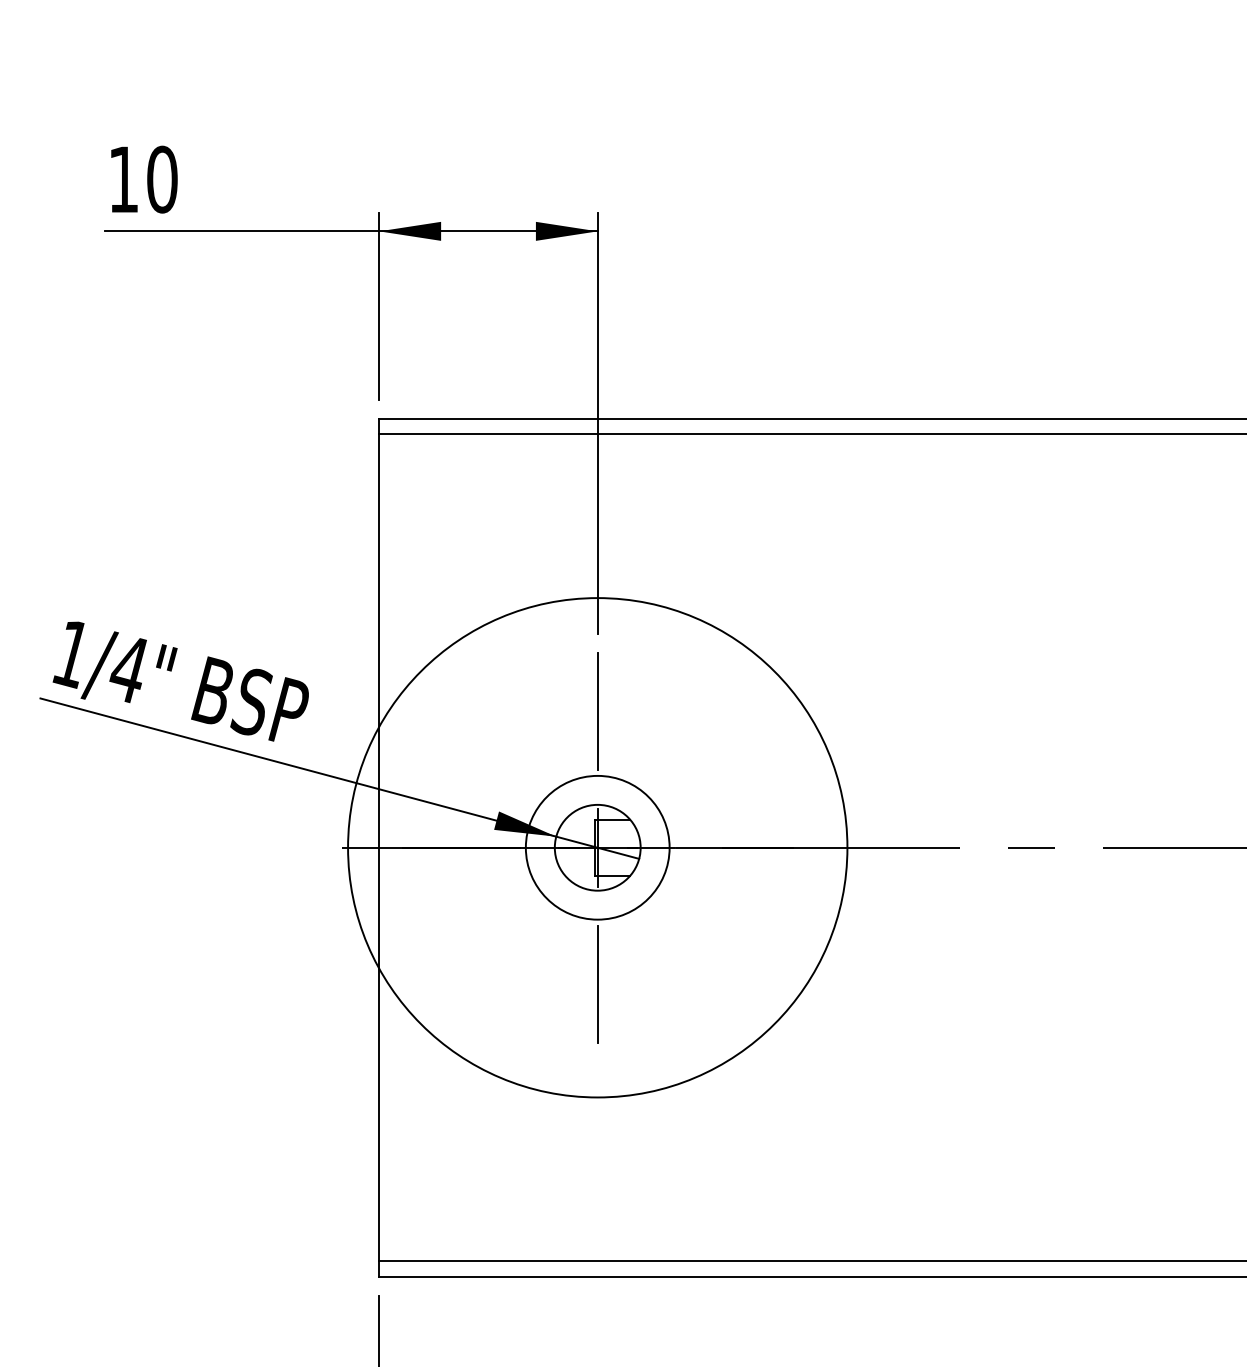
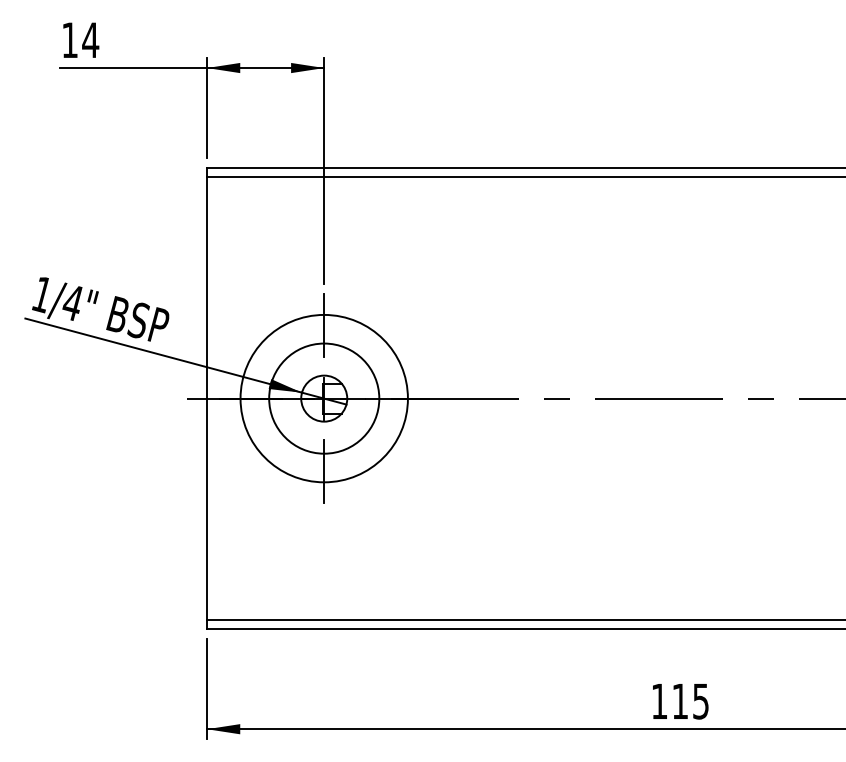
text: (161, 180) -> (90, 40), 10 -> 14
circle: (596, 847) -> (323, 398), size x0.62
circle: (598, 847) -> (324, 398), size x1.43

